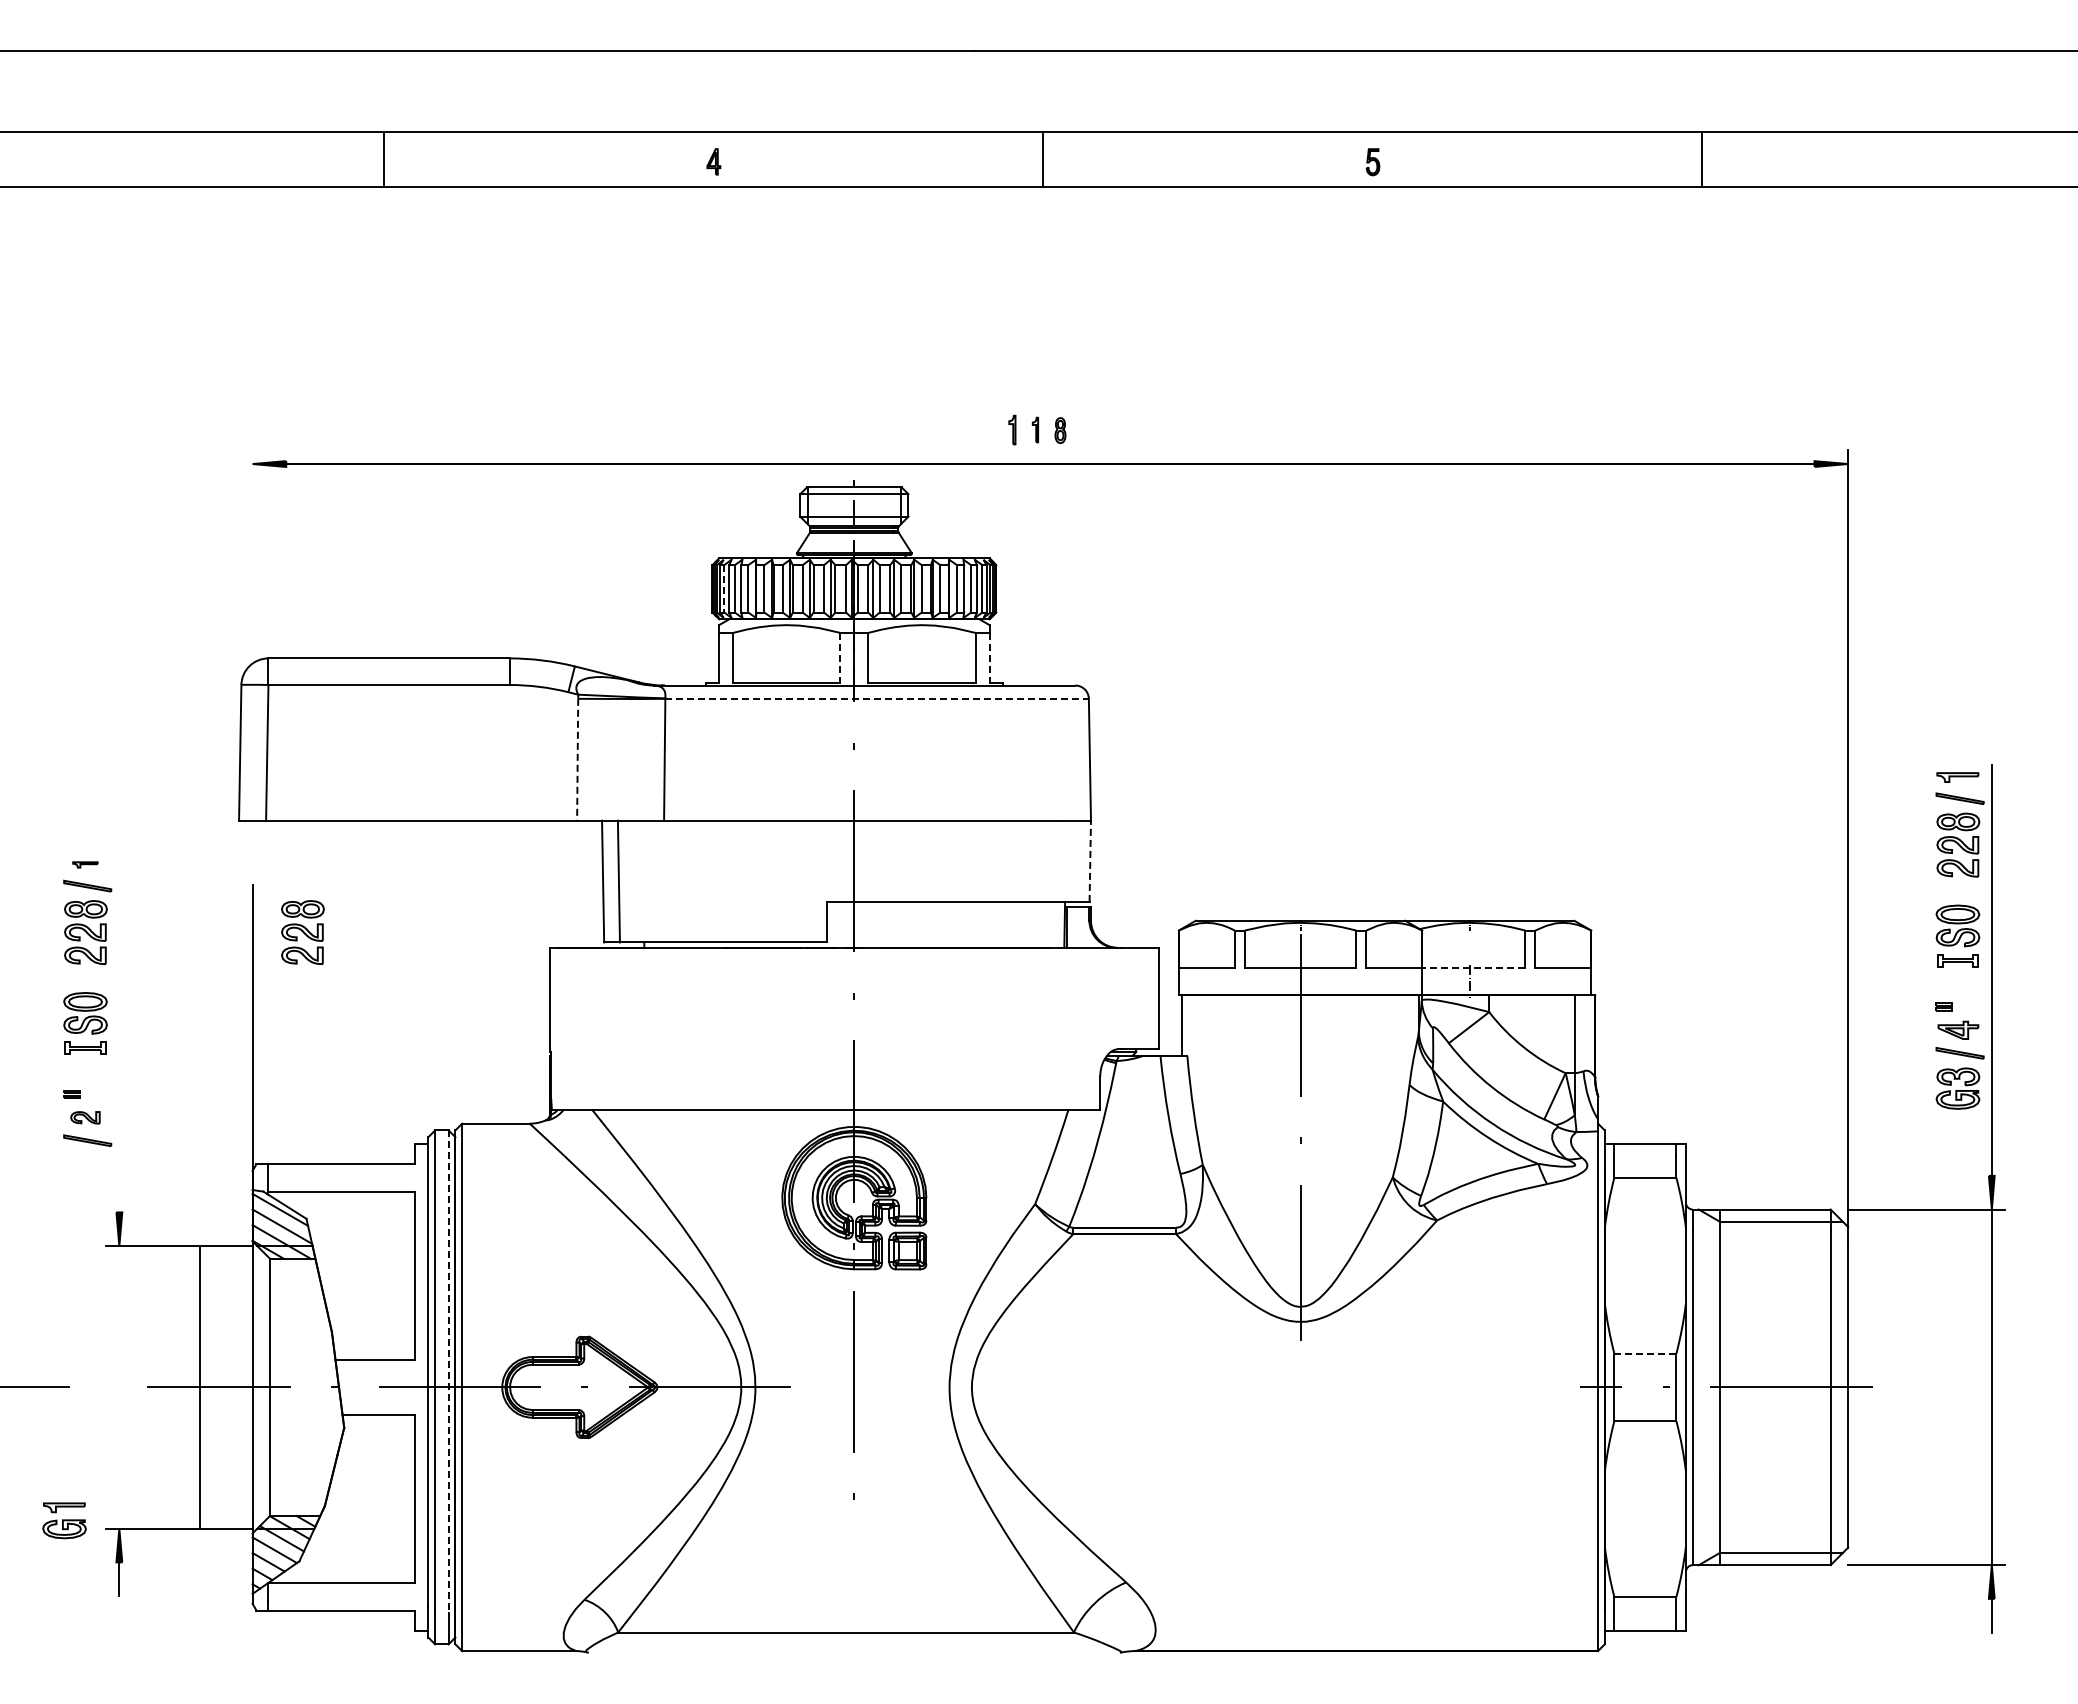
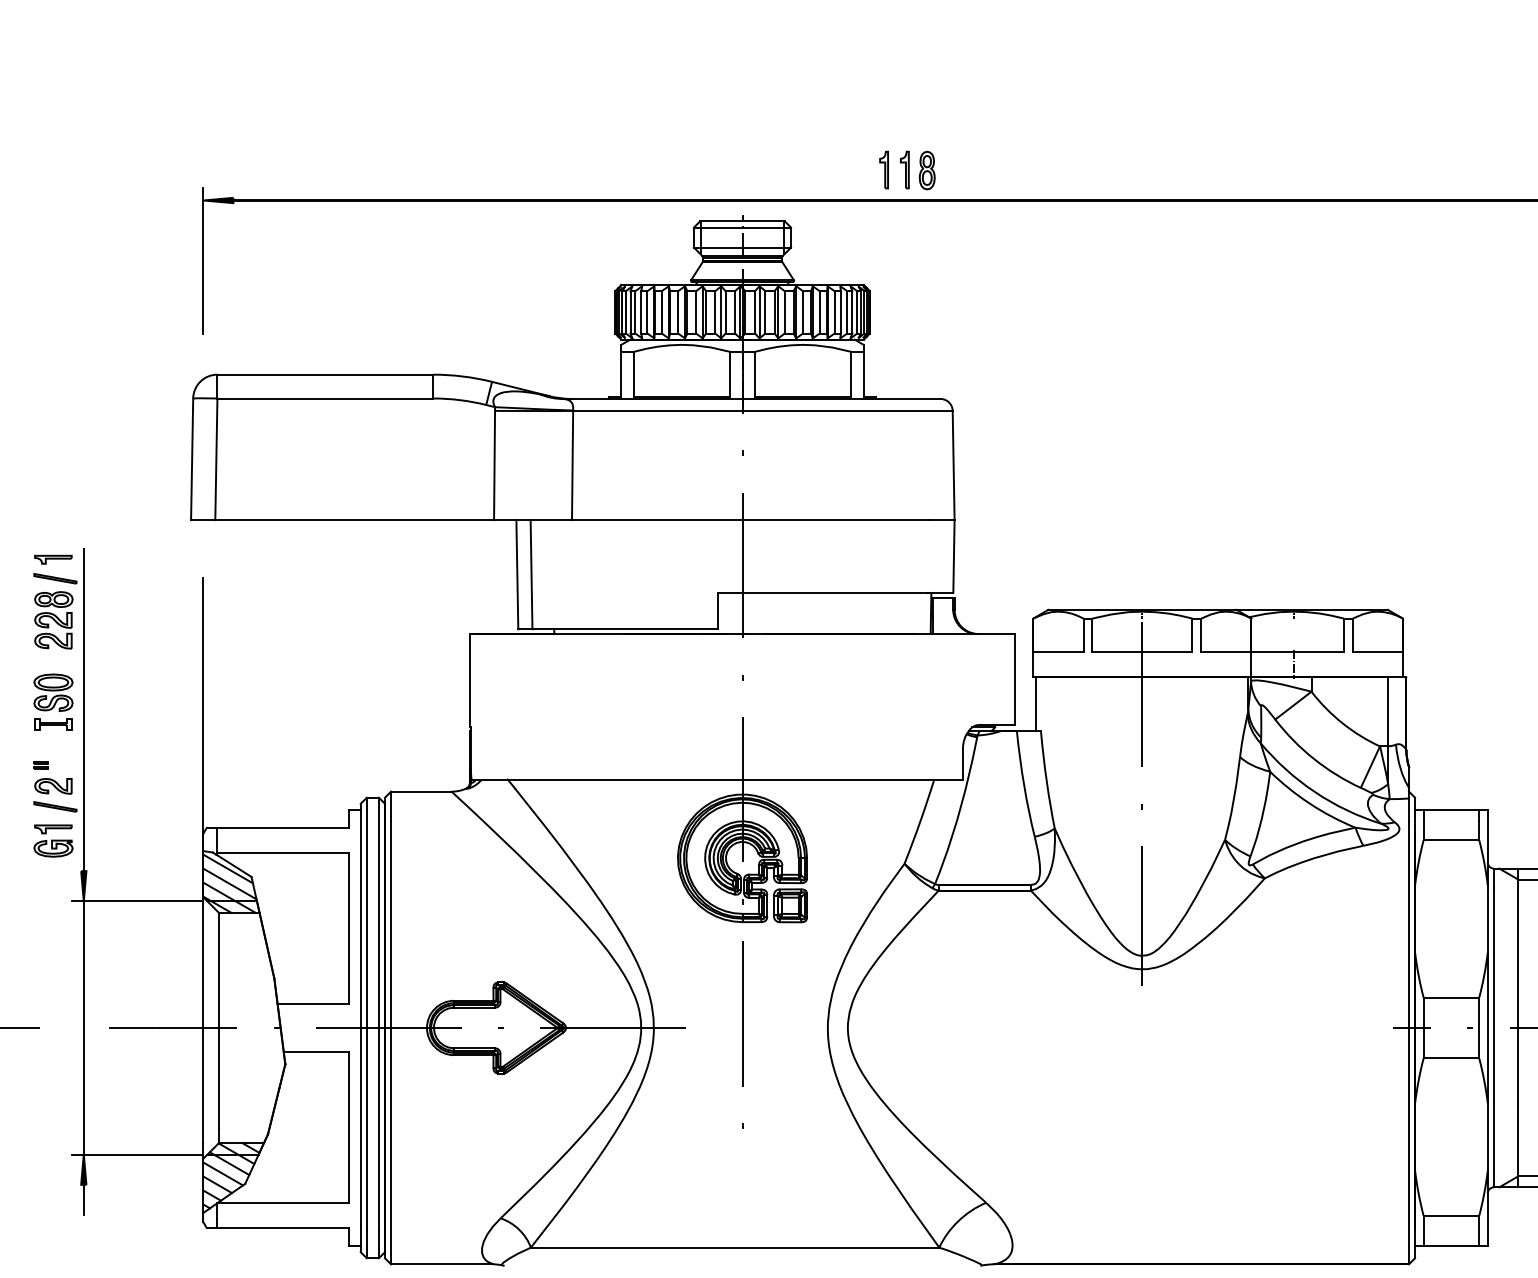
part: (1012, 429) -> (884, 169), size x1.43
part: (1035, 429) -> (904, 169), size x1.67
part: (1060, 430) -> (927, 170), size x1.67
line: (252, 531) -> (203, 260), added
line: (724, 588) -> (626, 312), dashed -> solid
line: (840, 657) -> (730, 373), dashed -> solid
line: (989, 657) -> (863, 373), dashed -> solid
line: (877, 698) -> (763, 410), dashed -> solid
line: (577, 759) -> (494, 465), dashed -> solid
line: (1090, 861) -> (954, 556), dashed -> solid
part: (85, 864) -> (53, 559), size x1.67
part: (302, 932) -> (247, 620), removed
line: (1473, 968) -> (1297, 652), dashed -> solid
line: (119, 1032) -> (83, 709), added
part: (85, 1117) -> (53, 786), size x1.43
line: (1645, 1353) -> (1451, 997), dashed -> solid
line: (448, 1372) -> (378, 1014), dashed -> solid
line: (200, 1387) -> (83, 1028), moved
part: (64, 1520) -> (53, 840), moved

